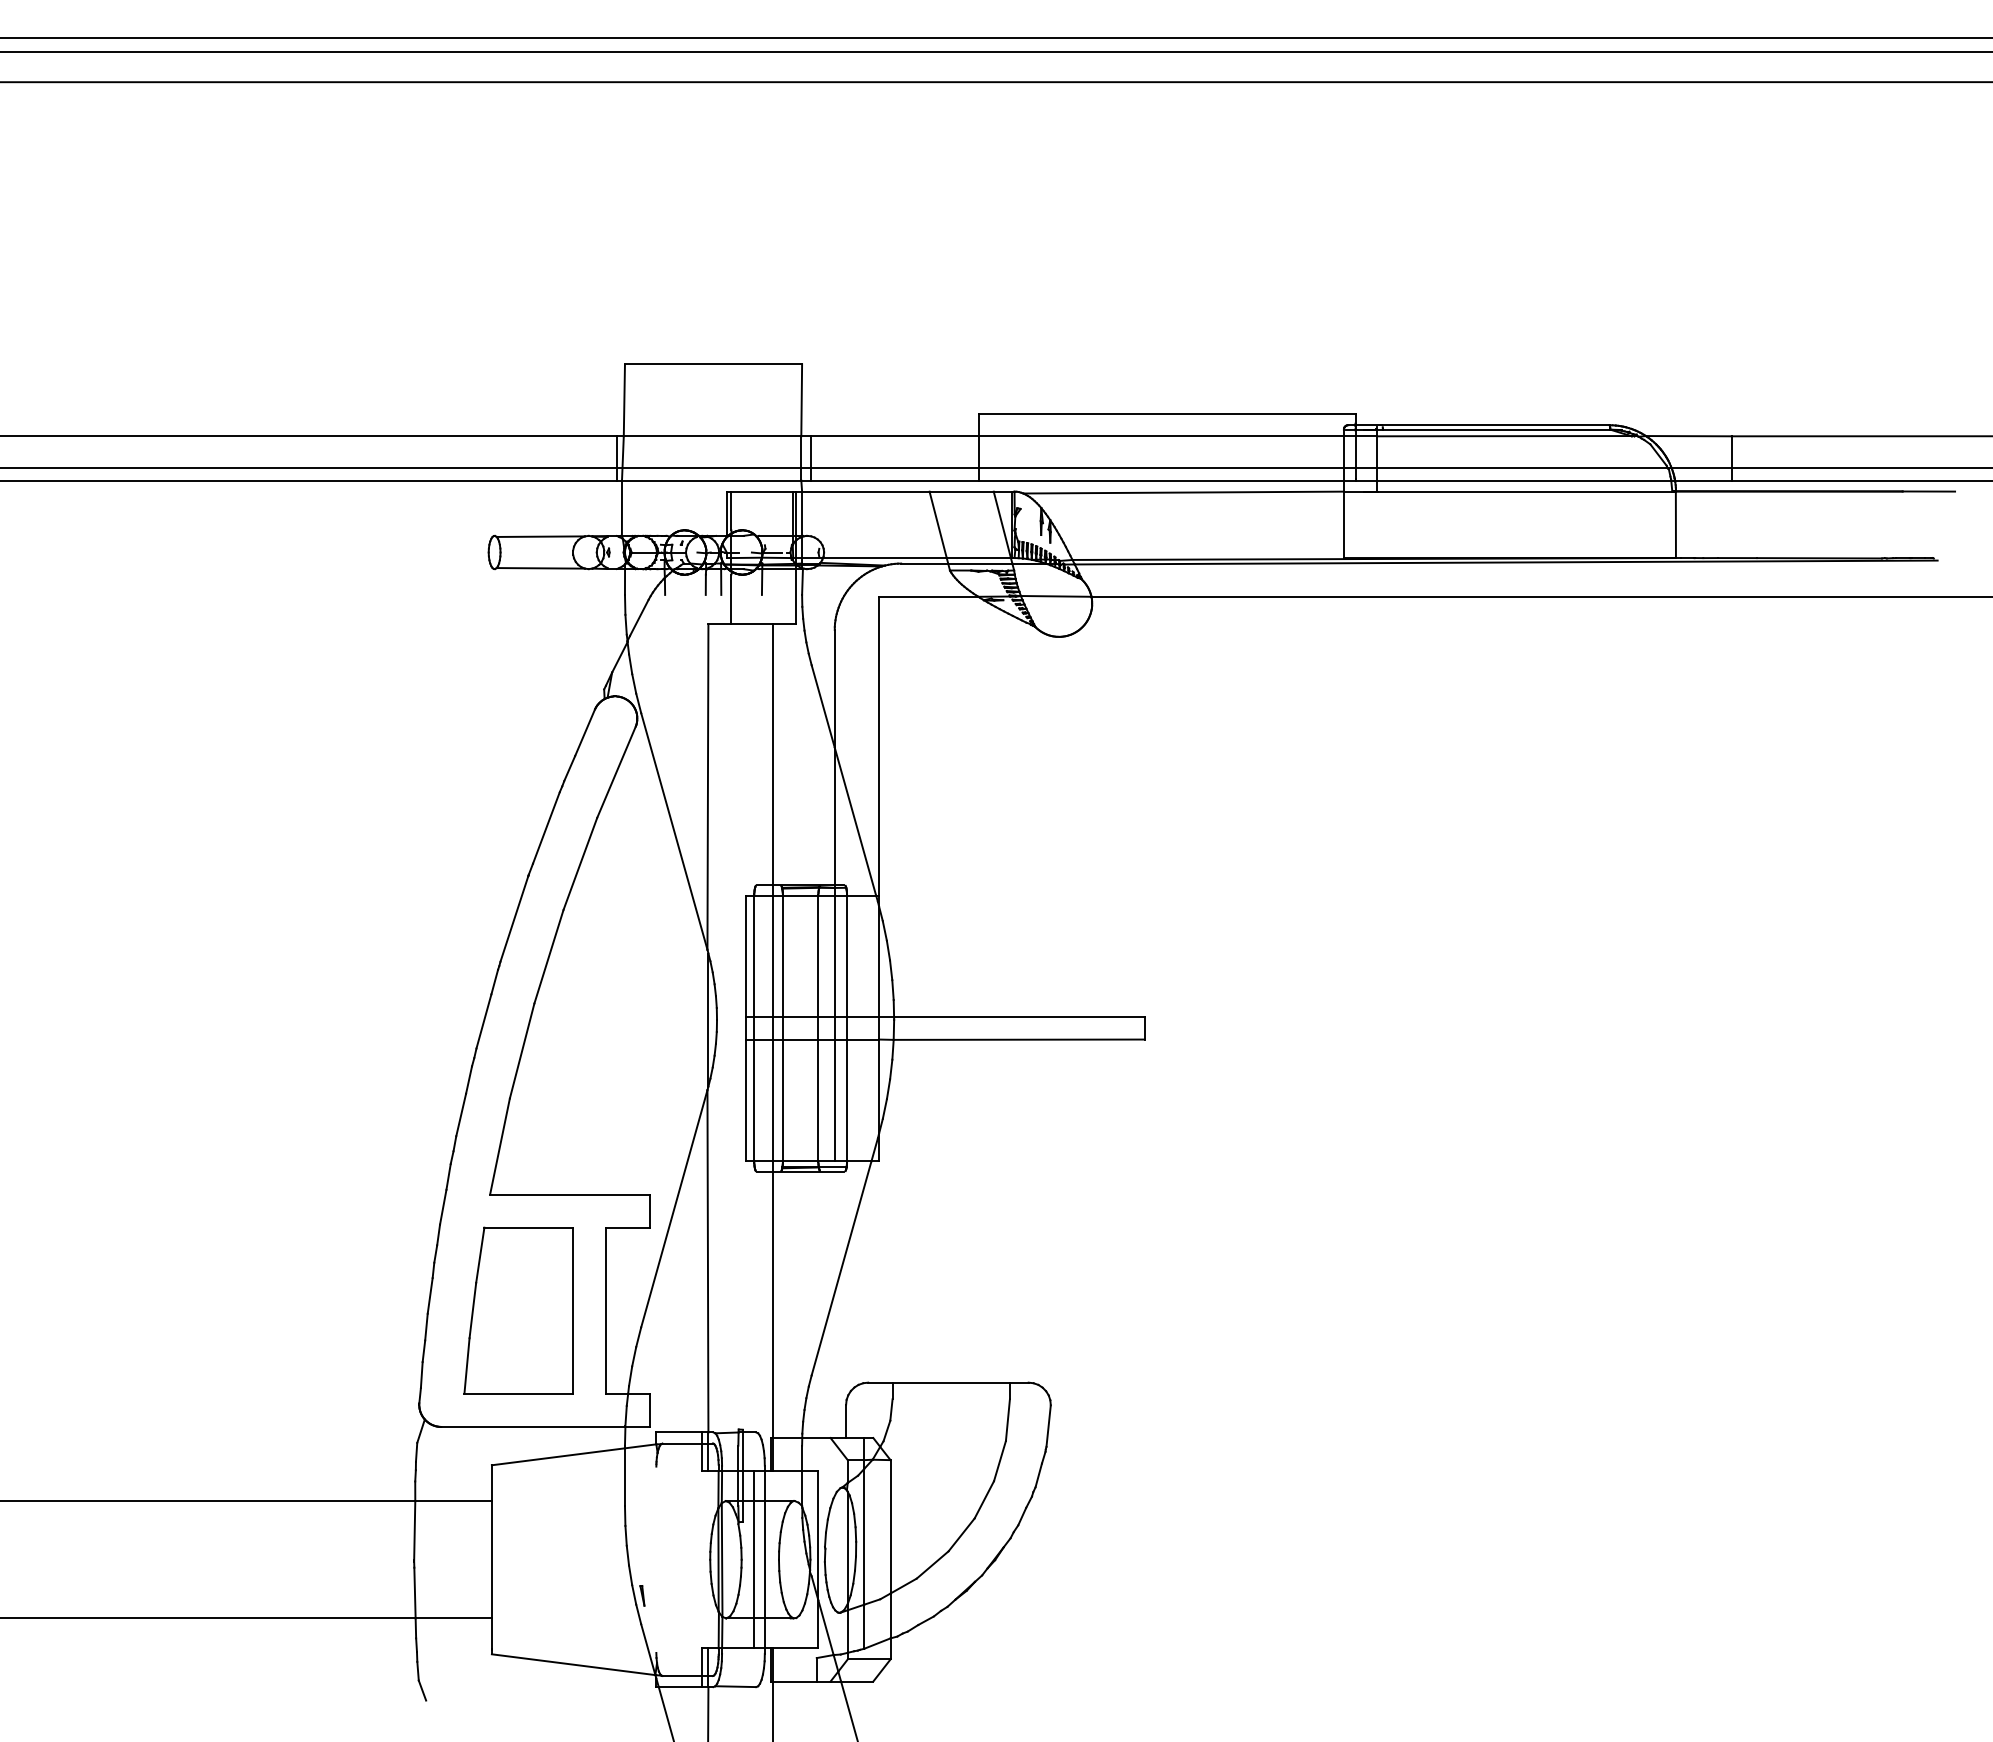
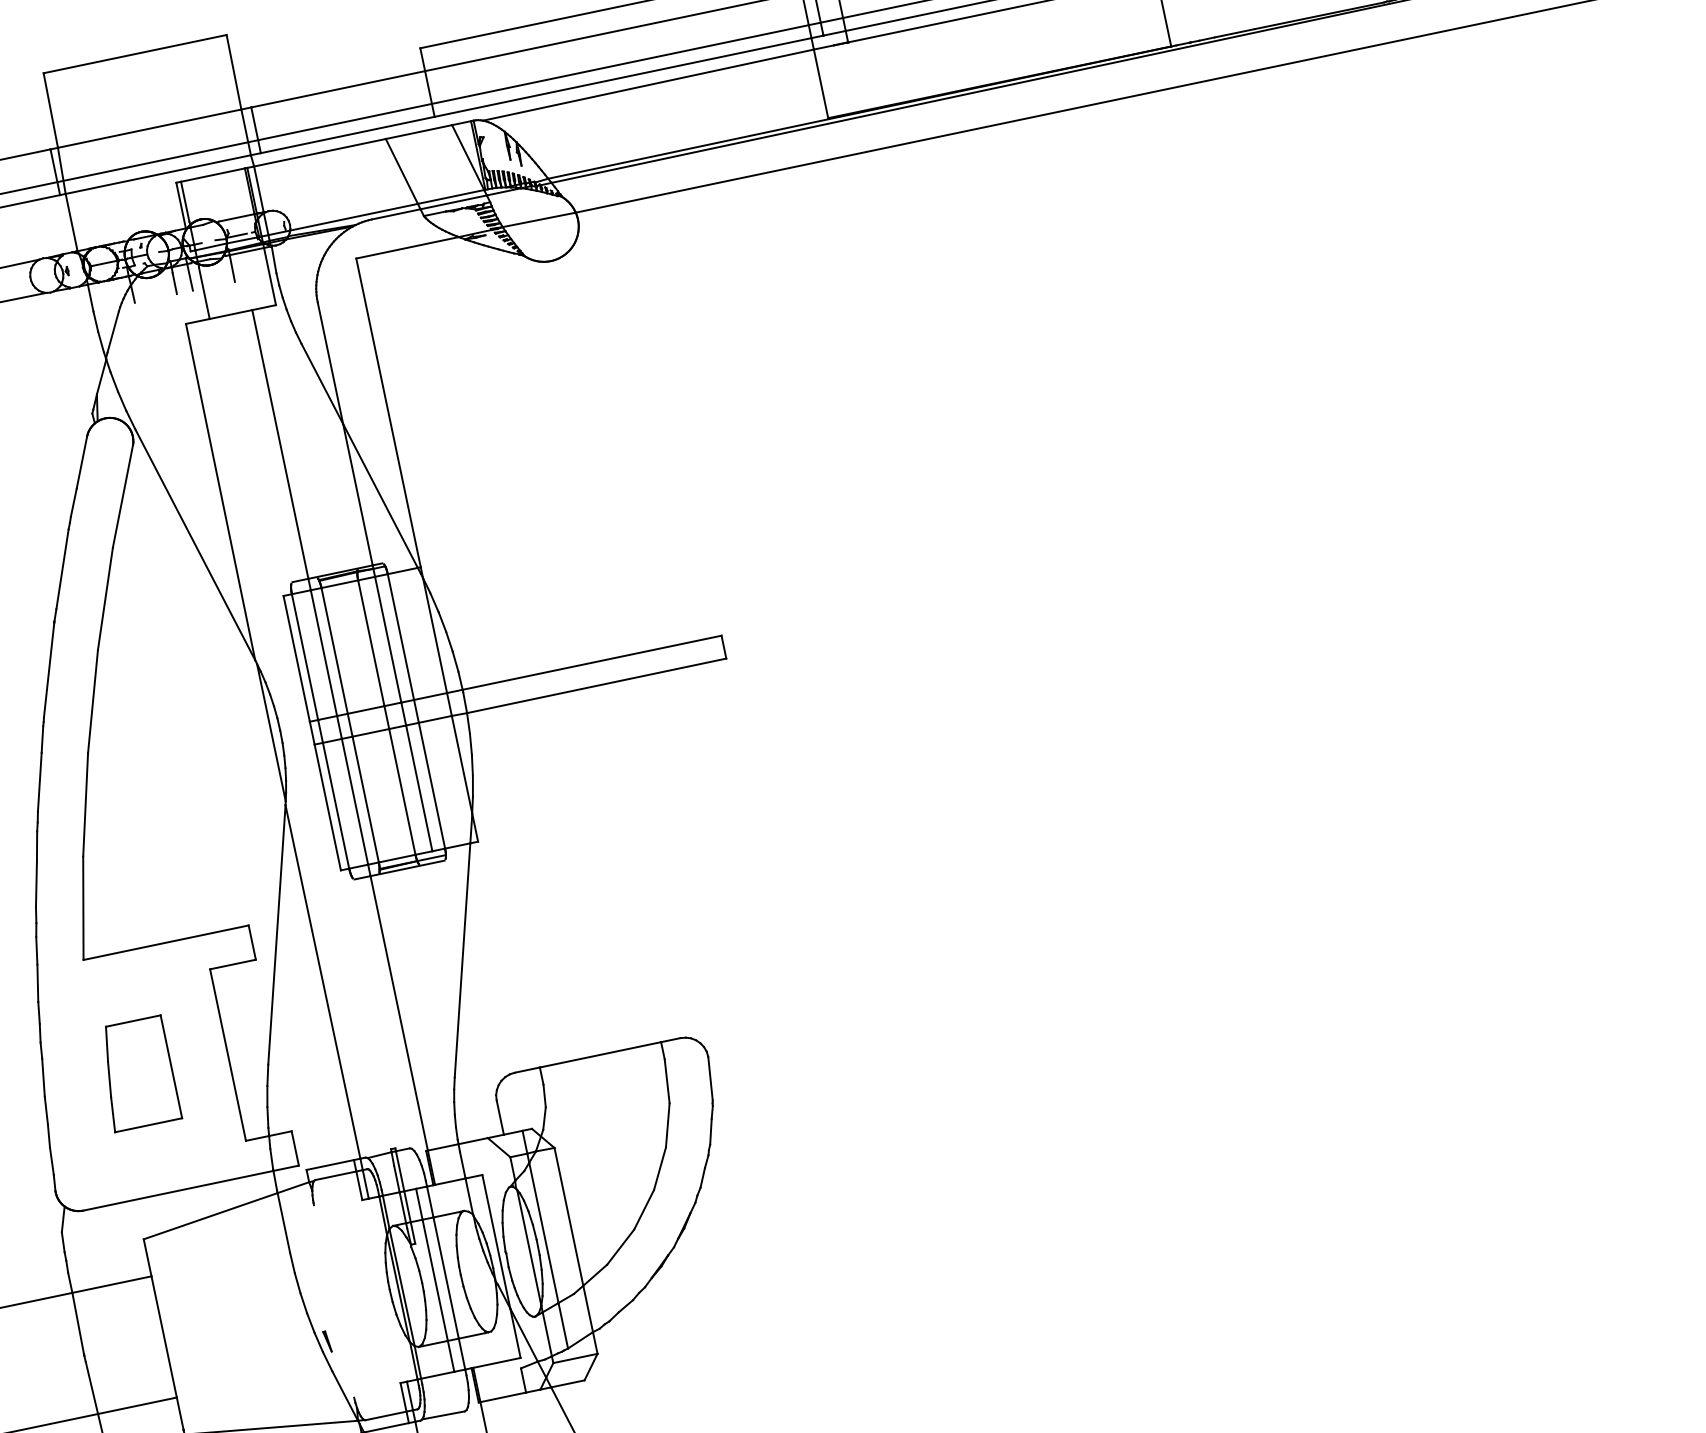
part: (518, 1310) -> (137, 1073), size x0.6

